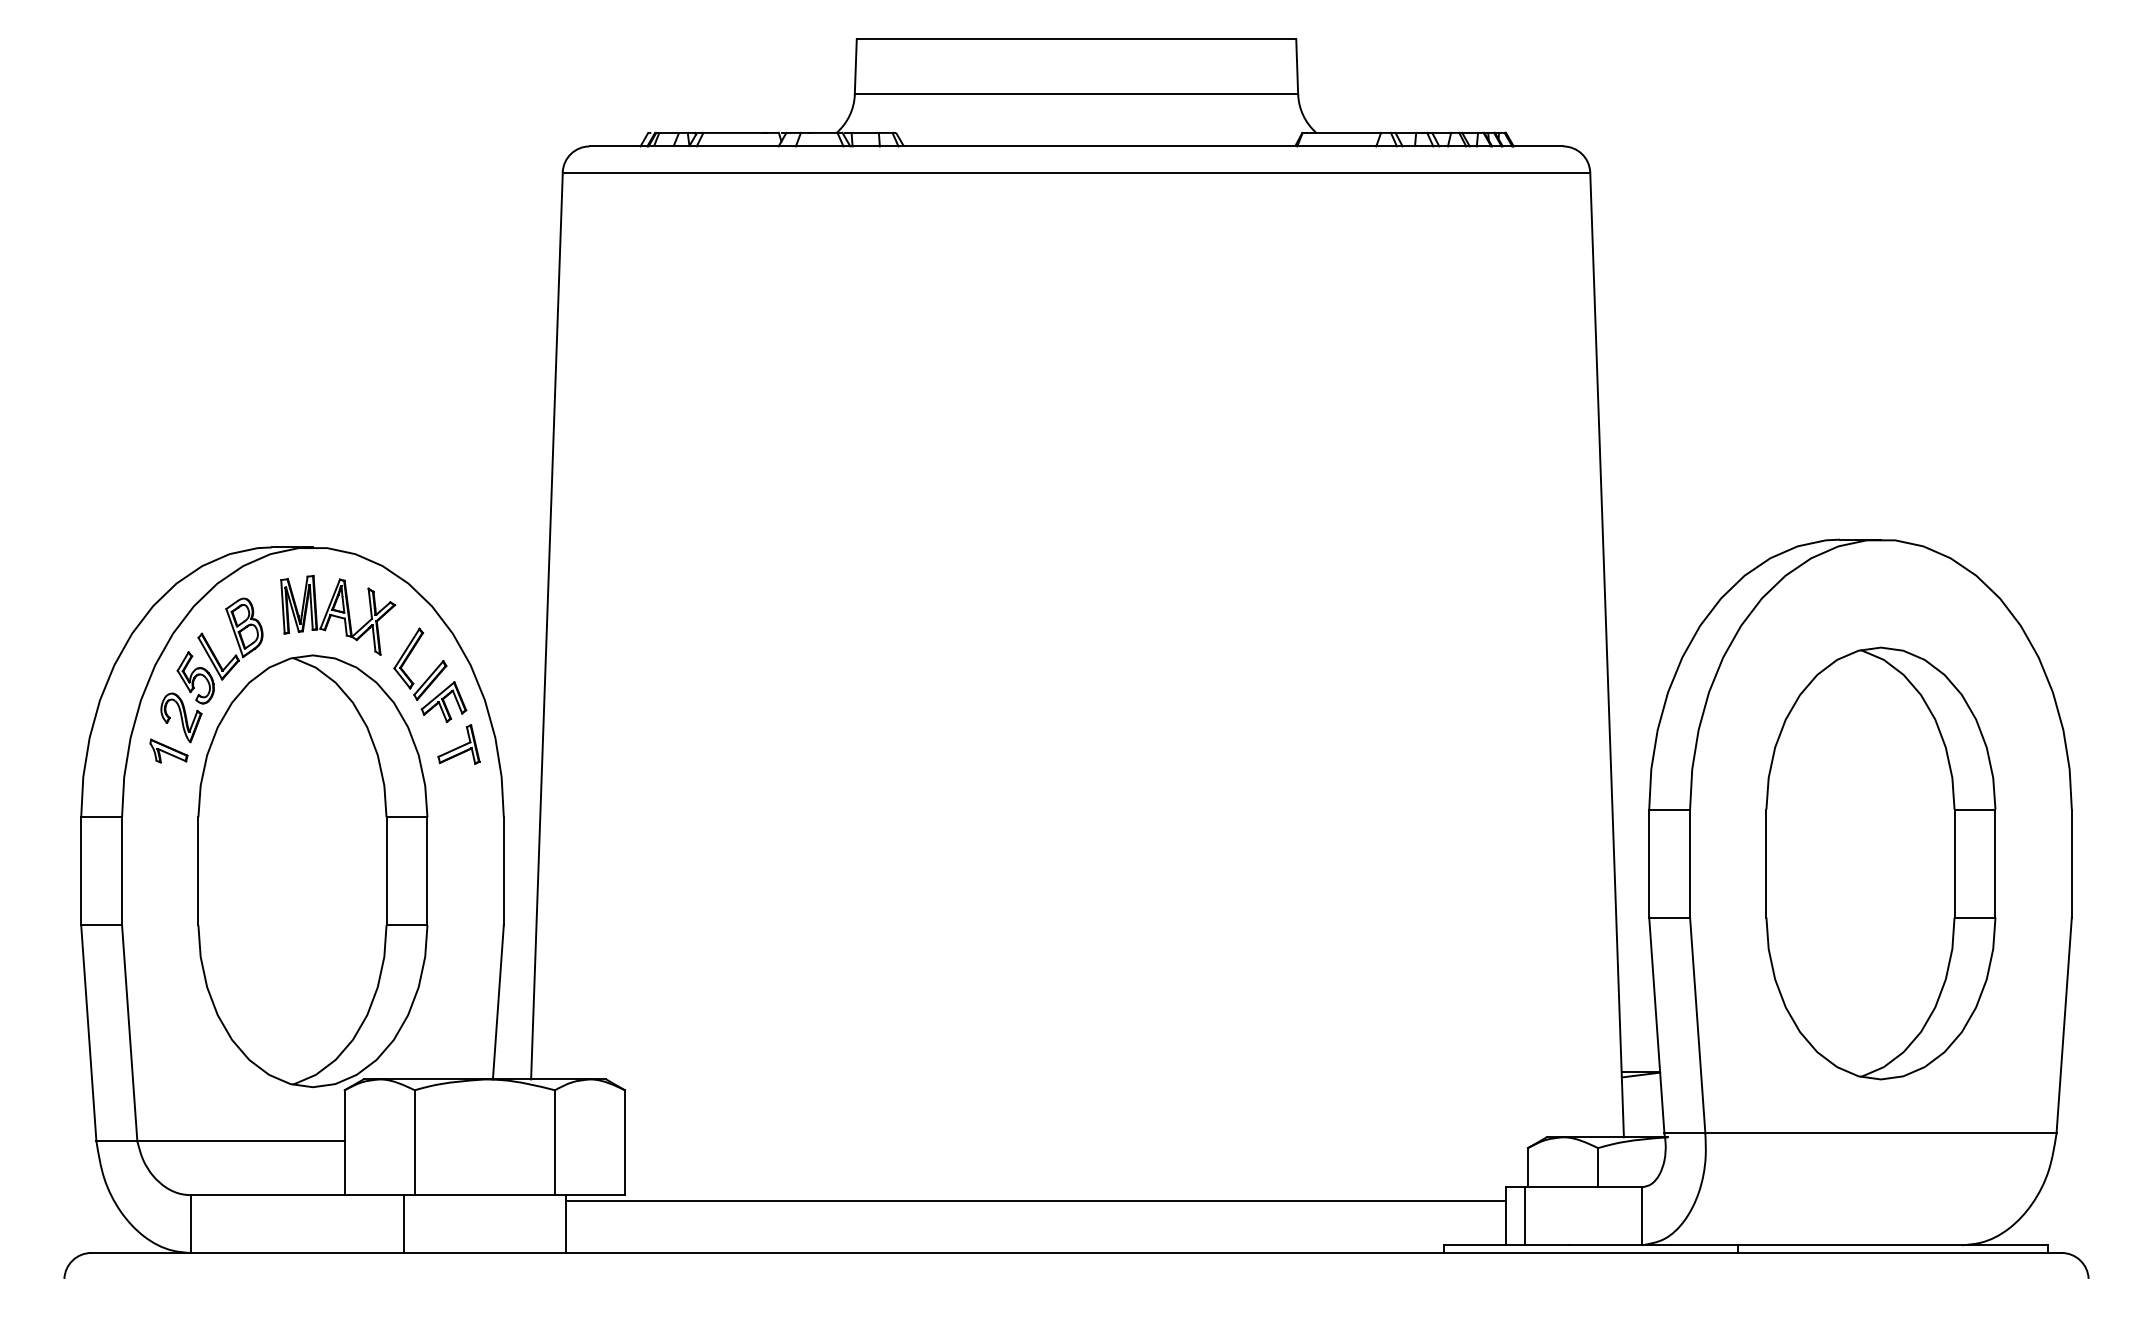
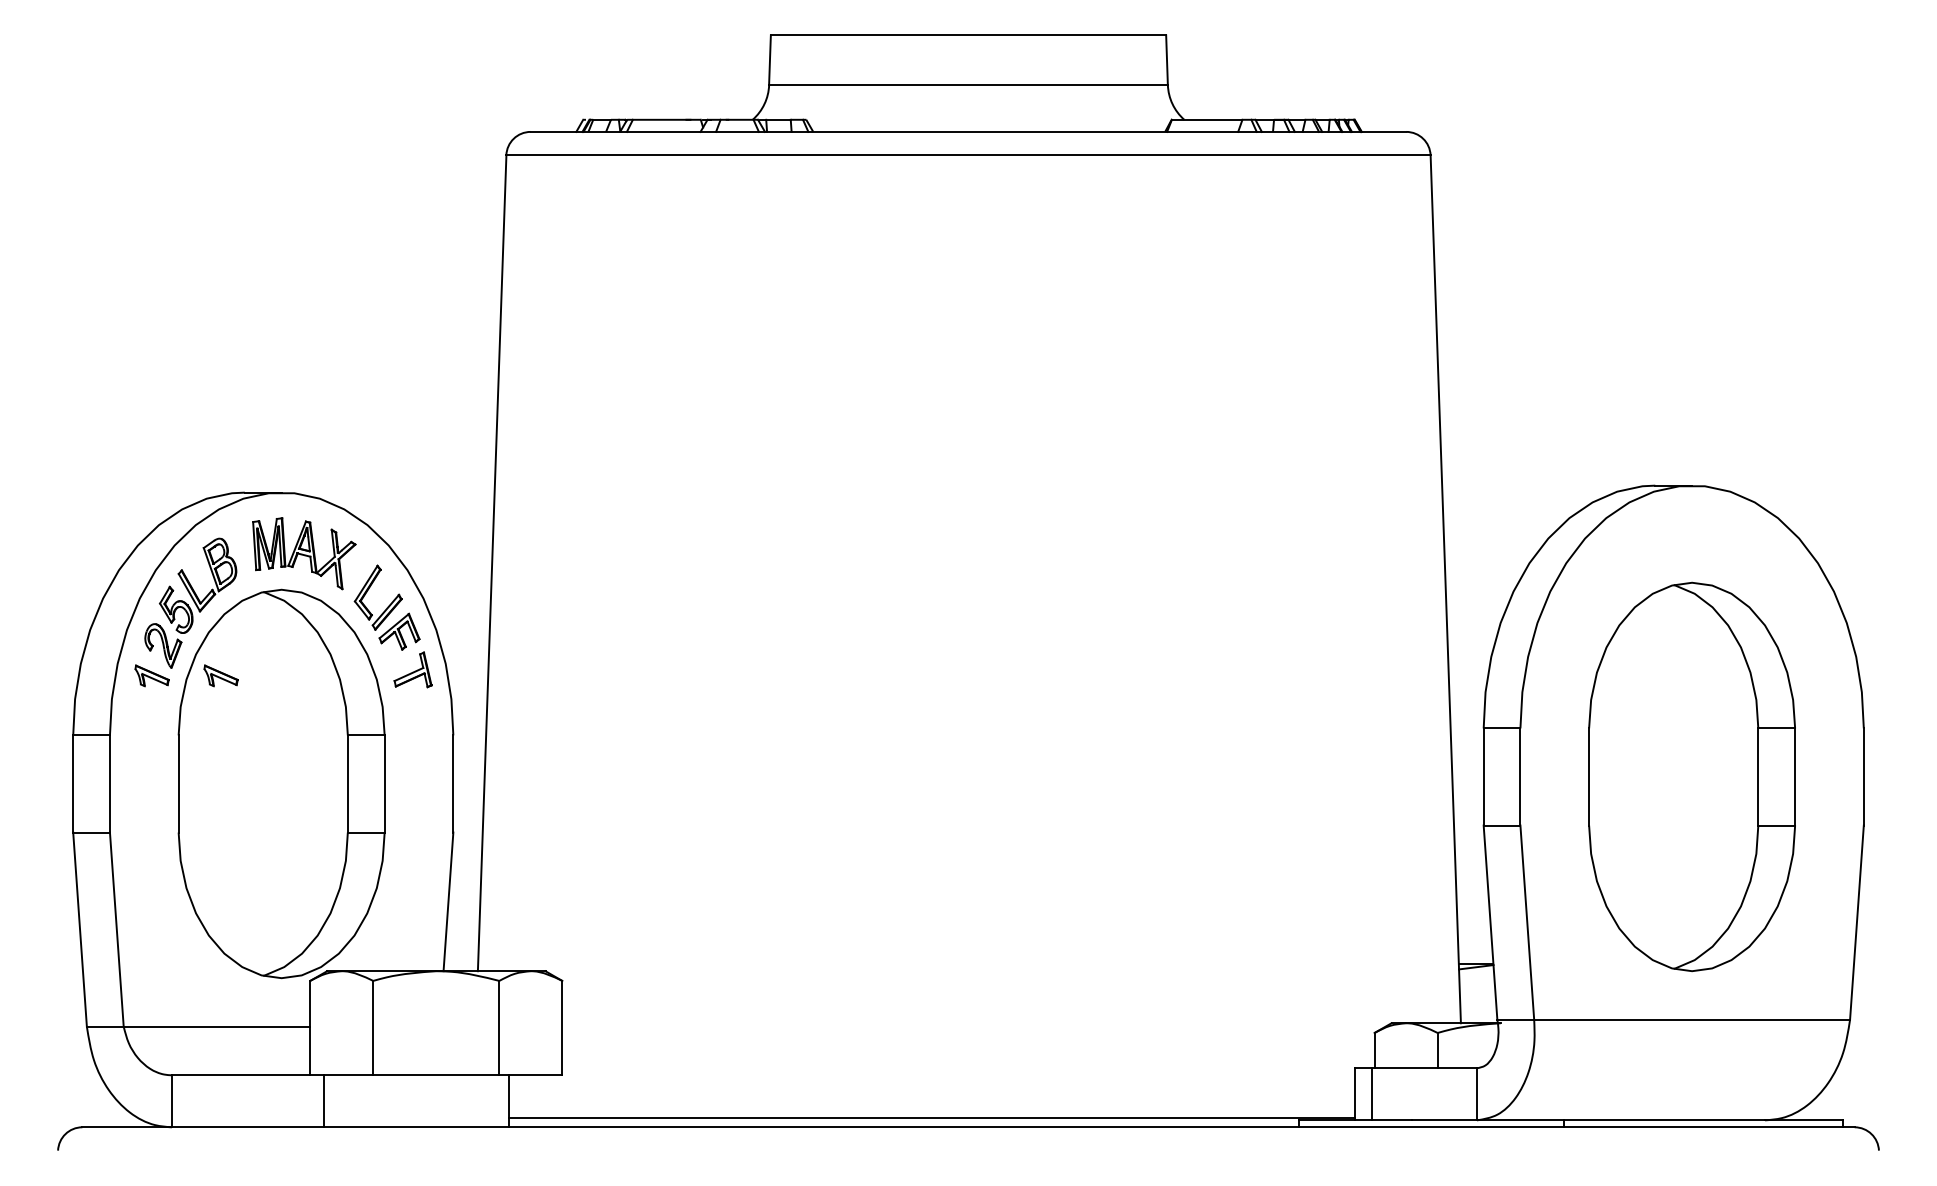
part: (244, 750) -> (220, 675), added
line: (1036, 1200) -> (932, 1117), moved
line: (403, 1224) -> (324, 1101), moved

